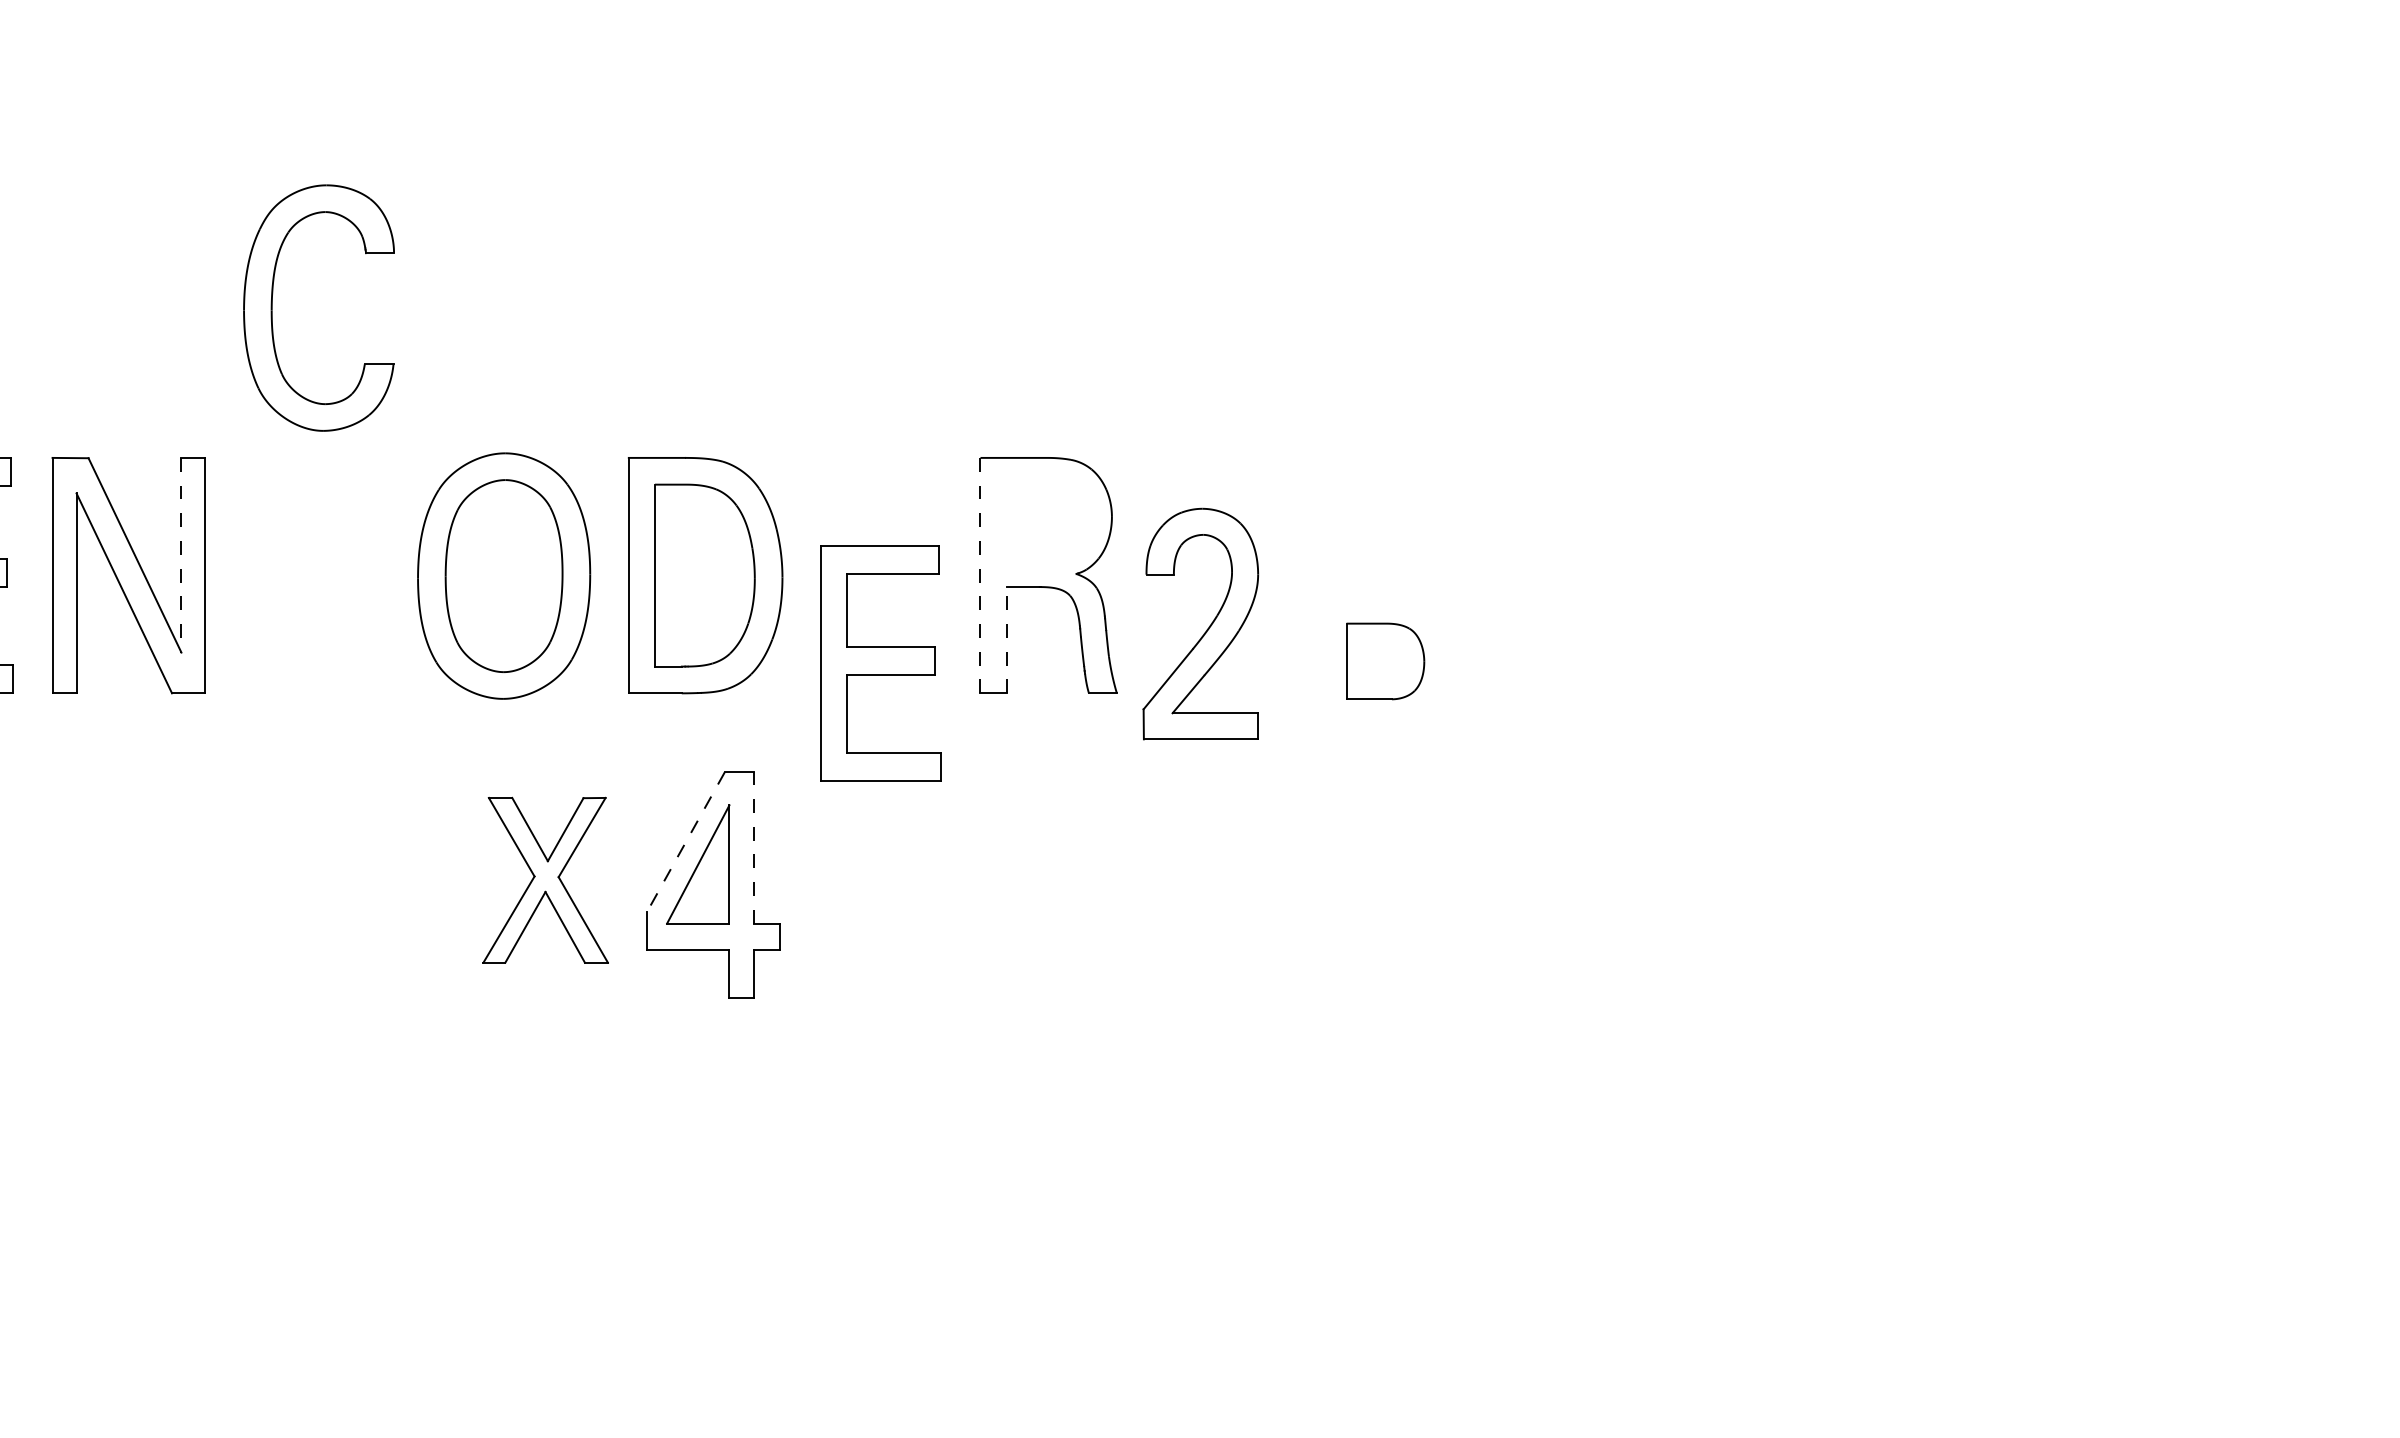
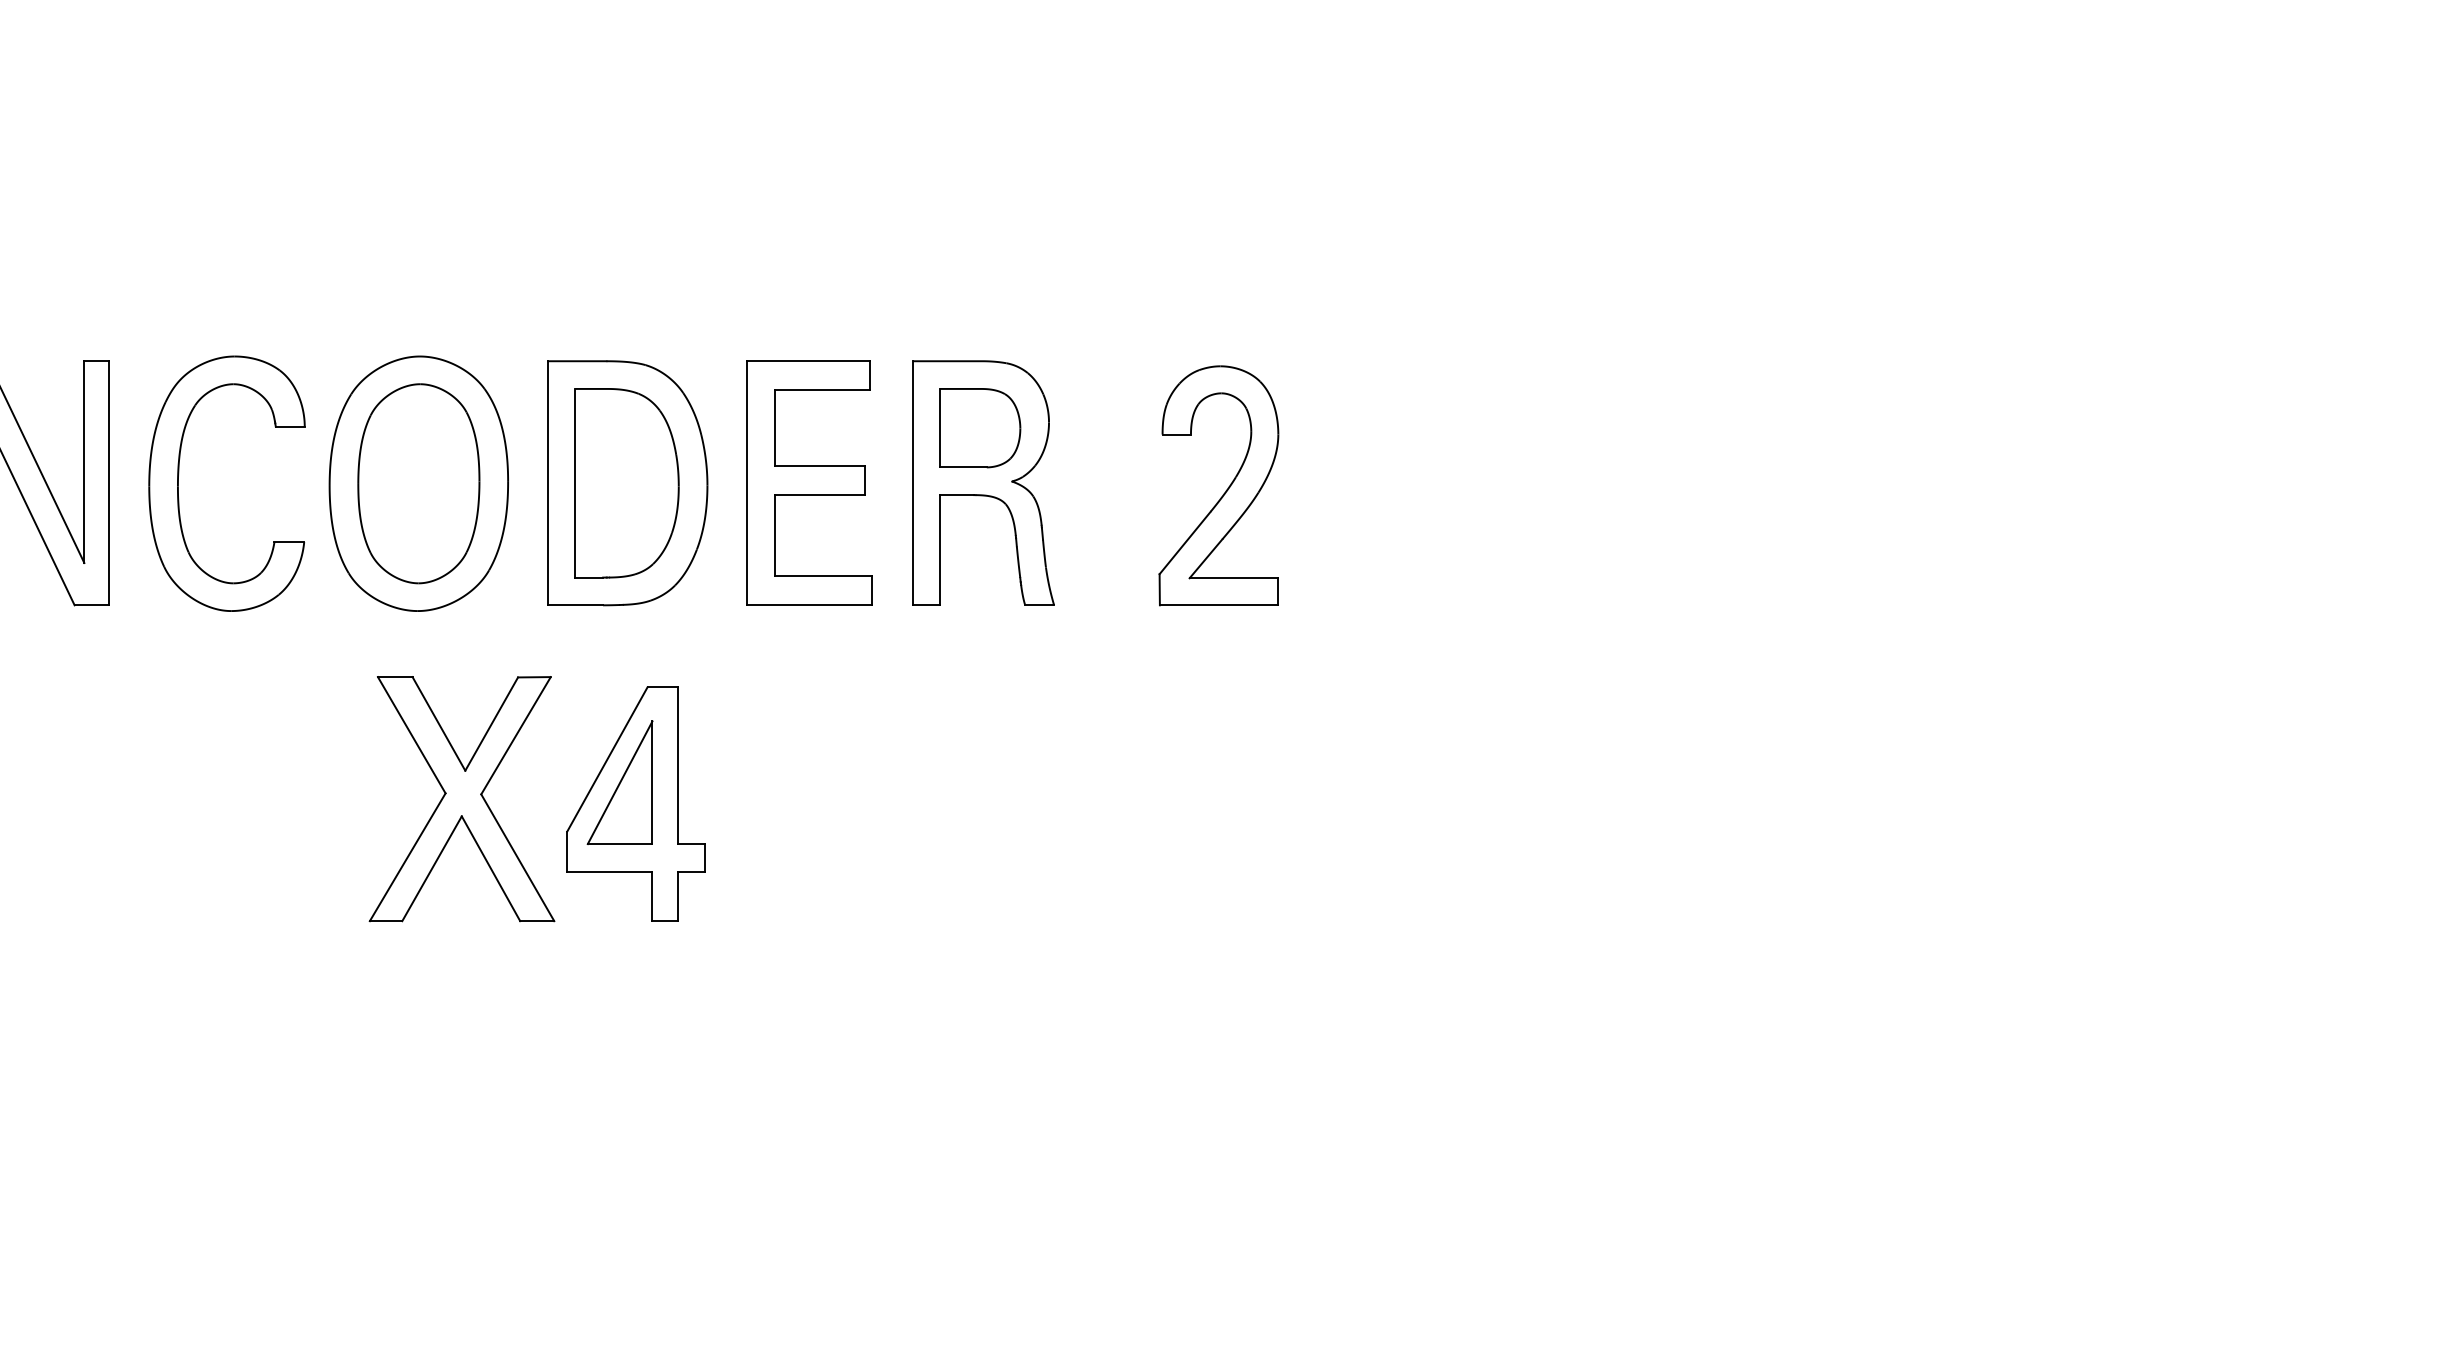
part: (272, 307) -> (178, 483), moved
line: (181, 555) -> (84, 462), dashed -> solid
line: (980, 575) -> (912, 483), dashed -> solid
part: (1206, 629) -> (1224, 491), moved
line: (1006, 639) -> (939, 549), dashed -> solid
part: (1385, 661) -> (980, 428), moved
part: (880, 663) -> (809, 483), moved
line: (686, 841) -> (607, 758), dashed -> solid
line: (753, 848) -> (677, 766), dashed -> solid
part: (545, 880) -> (461, 799), size x1.43

